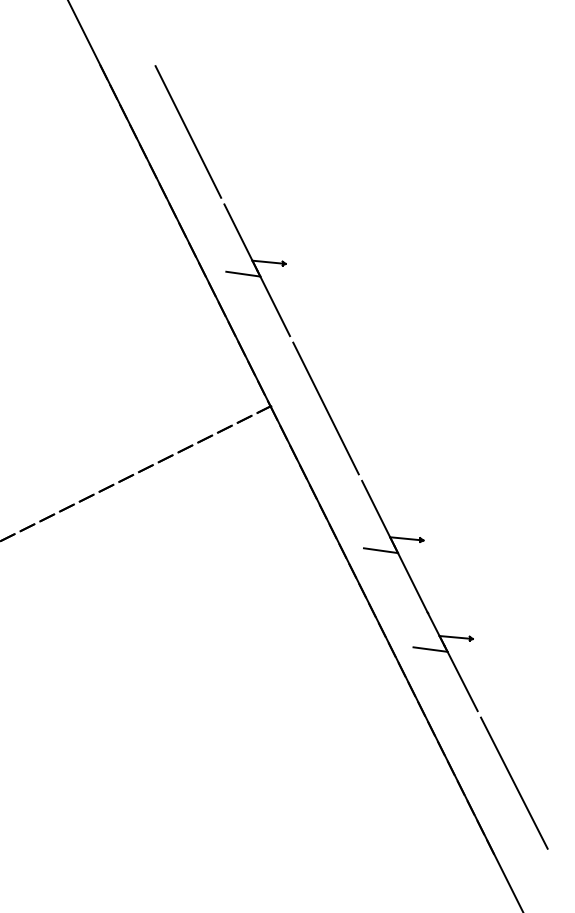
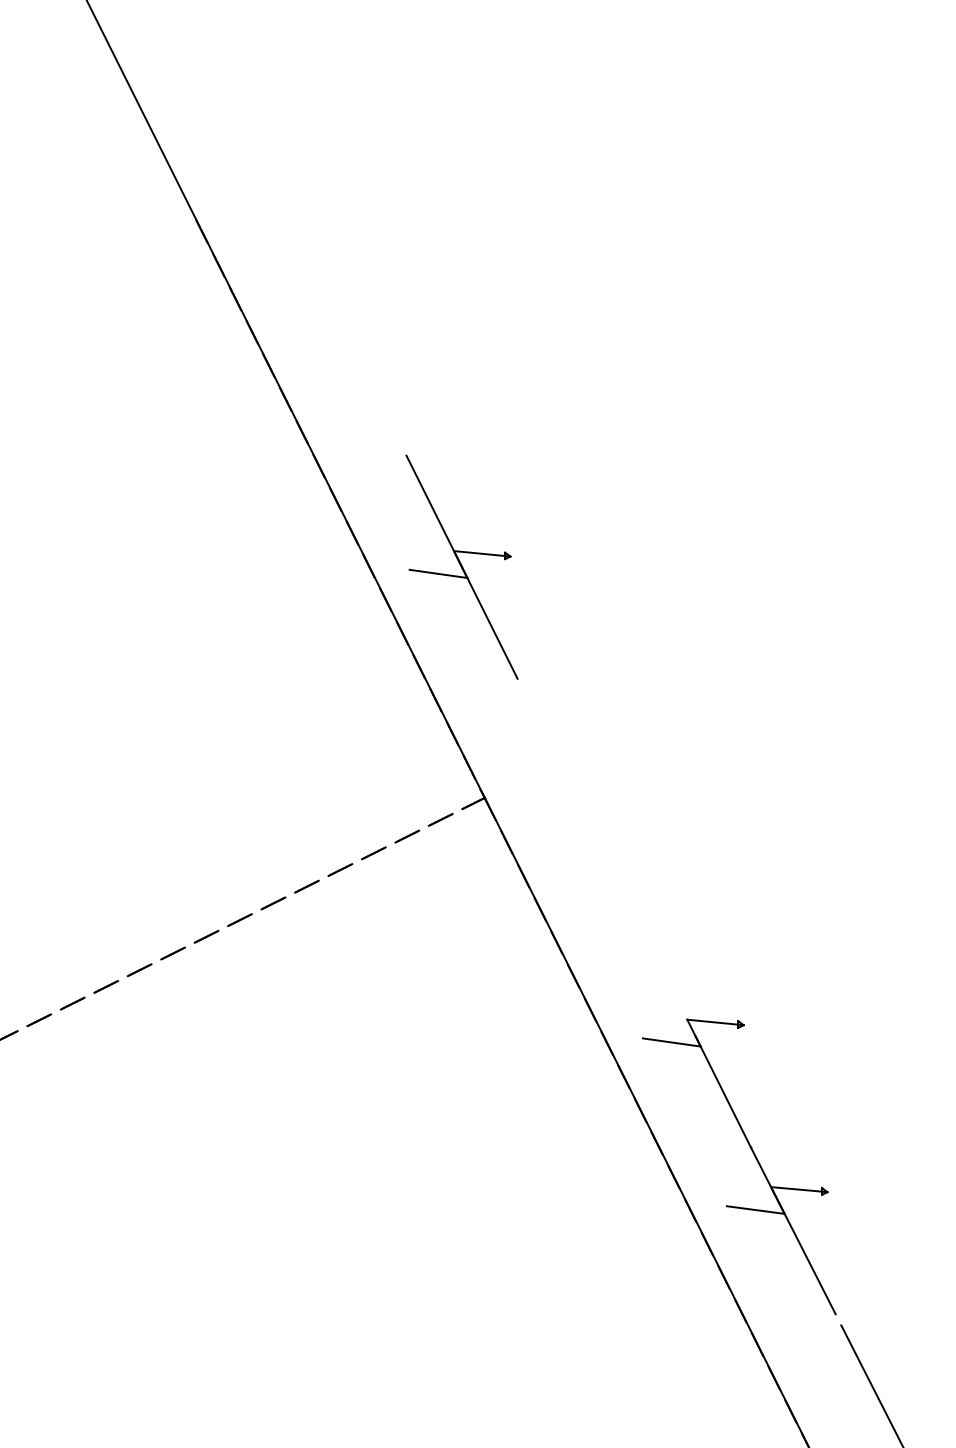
line: (188, 131) -> (345, 332), removed
line: (325, 408) -> (577, 801), removed
line: (378, 513) -> (667, 979), removed

